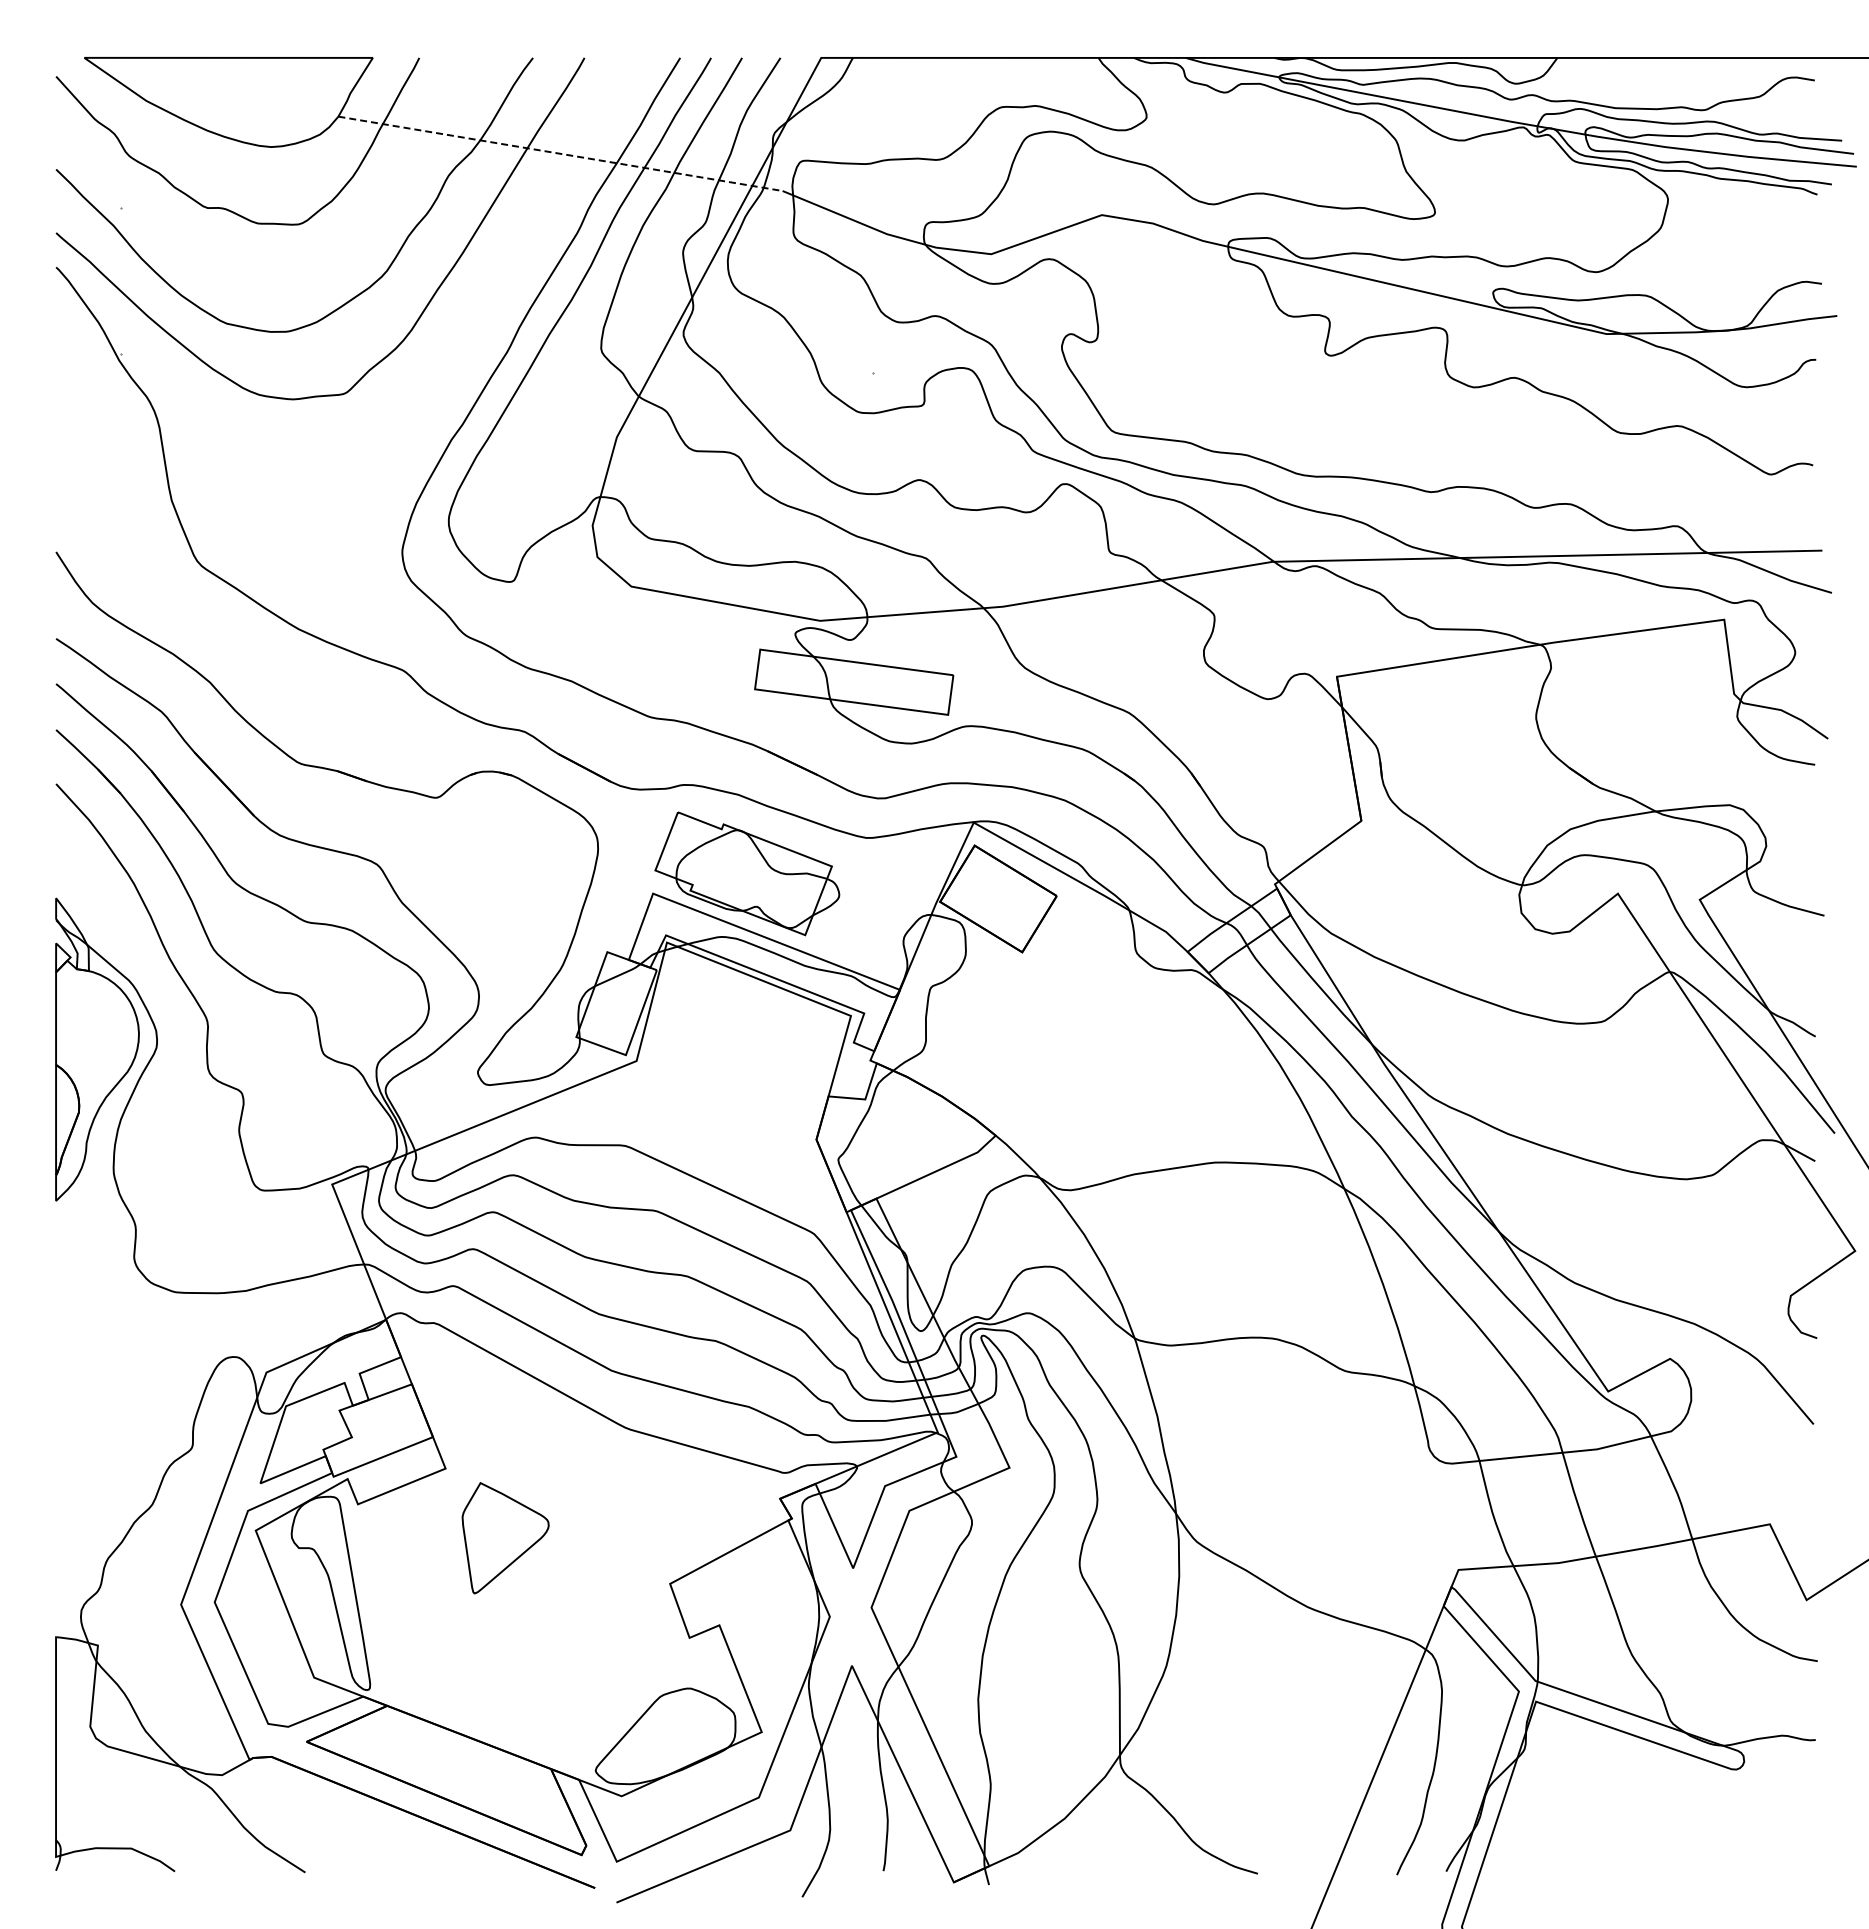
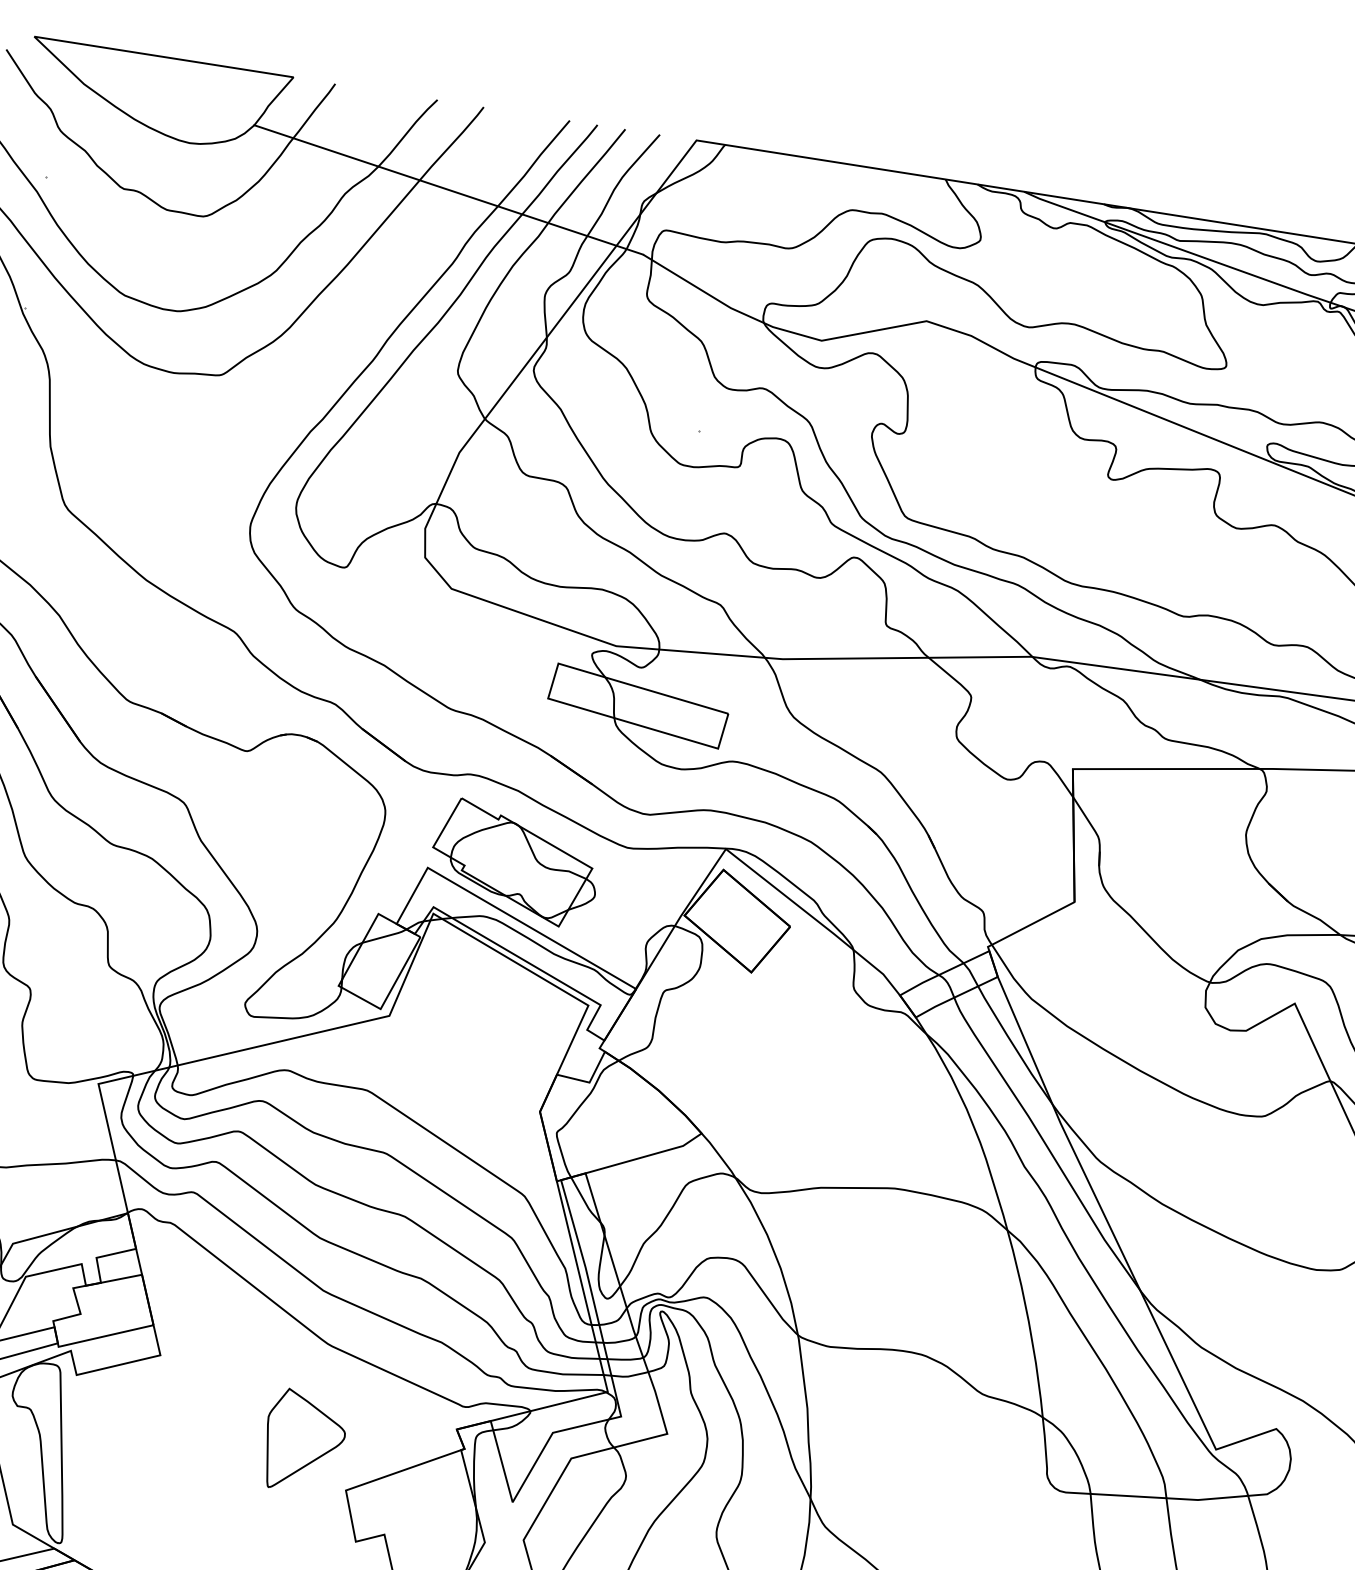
line: (561, 153) -> (449, 189), dashed -> solid
part: (505, 1538) -> (304, 1442), moved

